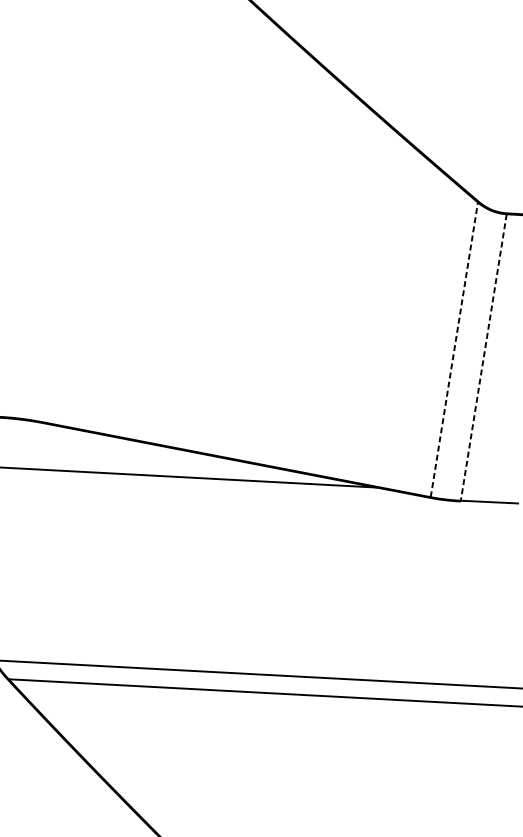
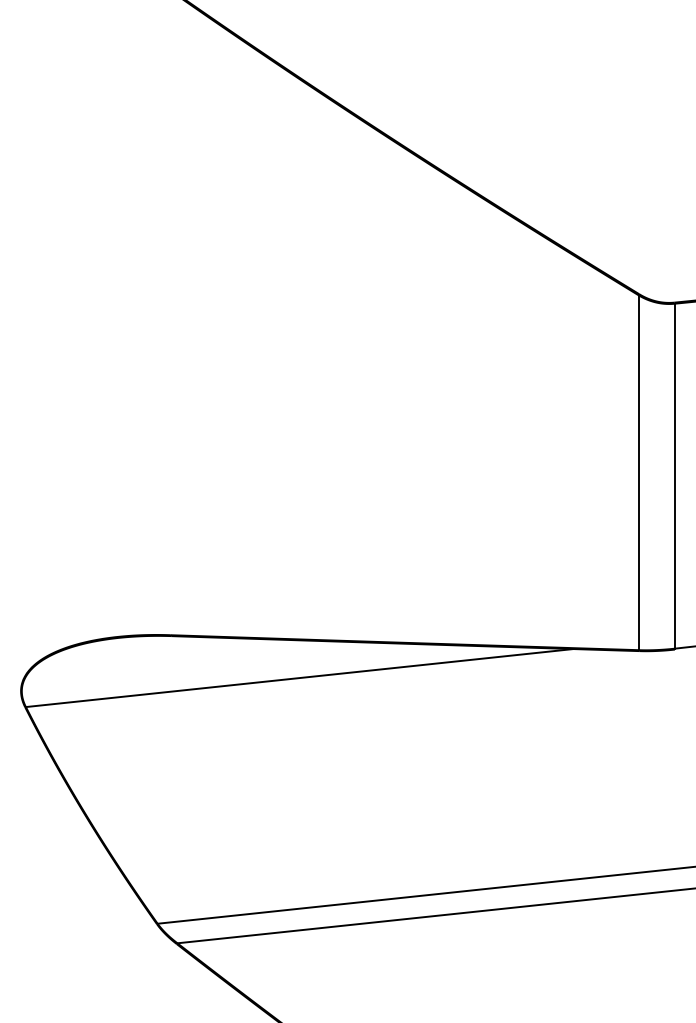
line: (454, 349) -> (638, 472), dashed -> solid
line: (483, 357) -> (674, 476), dashed -> solid

